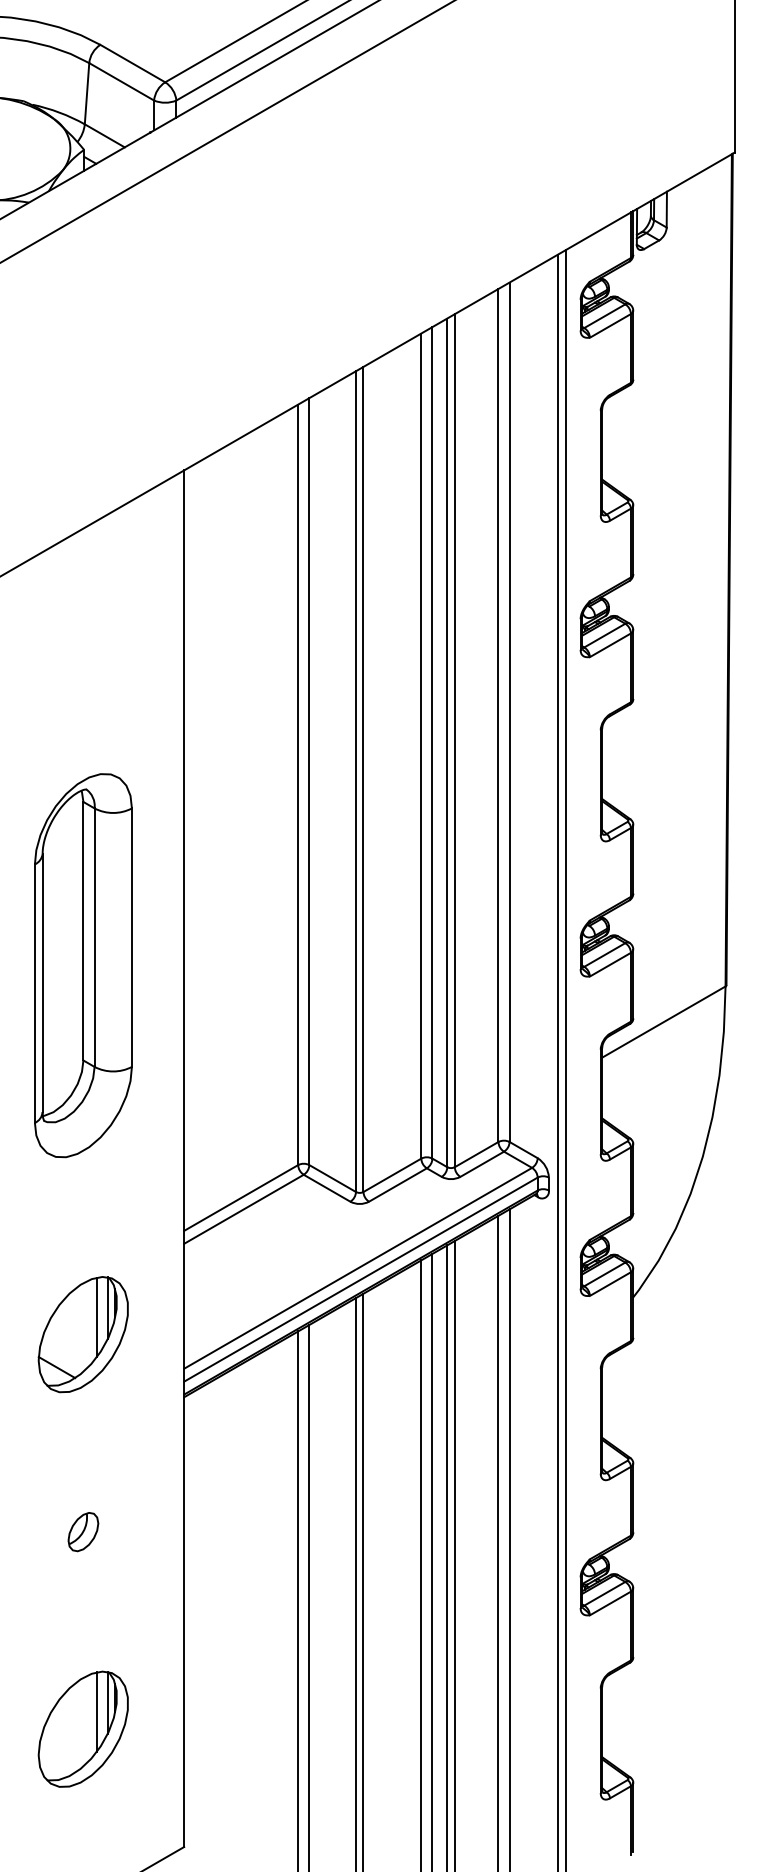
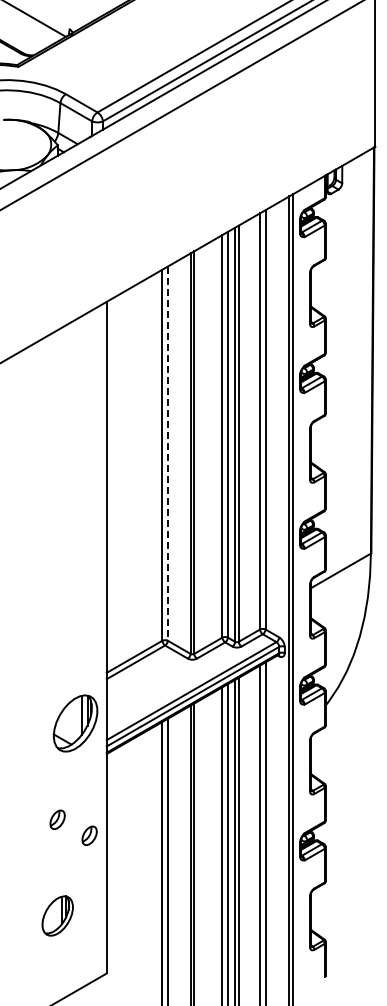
line: (308, 783) -> (167, 454), solid -> dashed
part: (83, 965) -> (57, 543), removed
part: (83, 1334) -> (75, 723), moved
part: (148, 1564) -> (89, 835), added
part: (83, 1728) -> (57, 915), size x0.7

